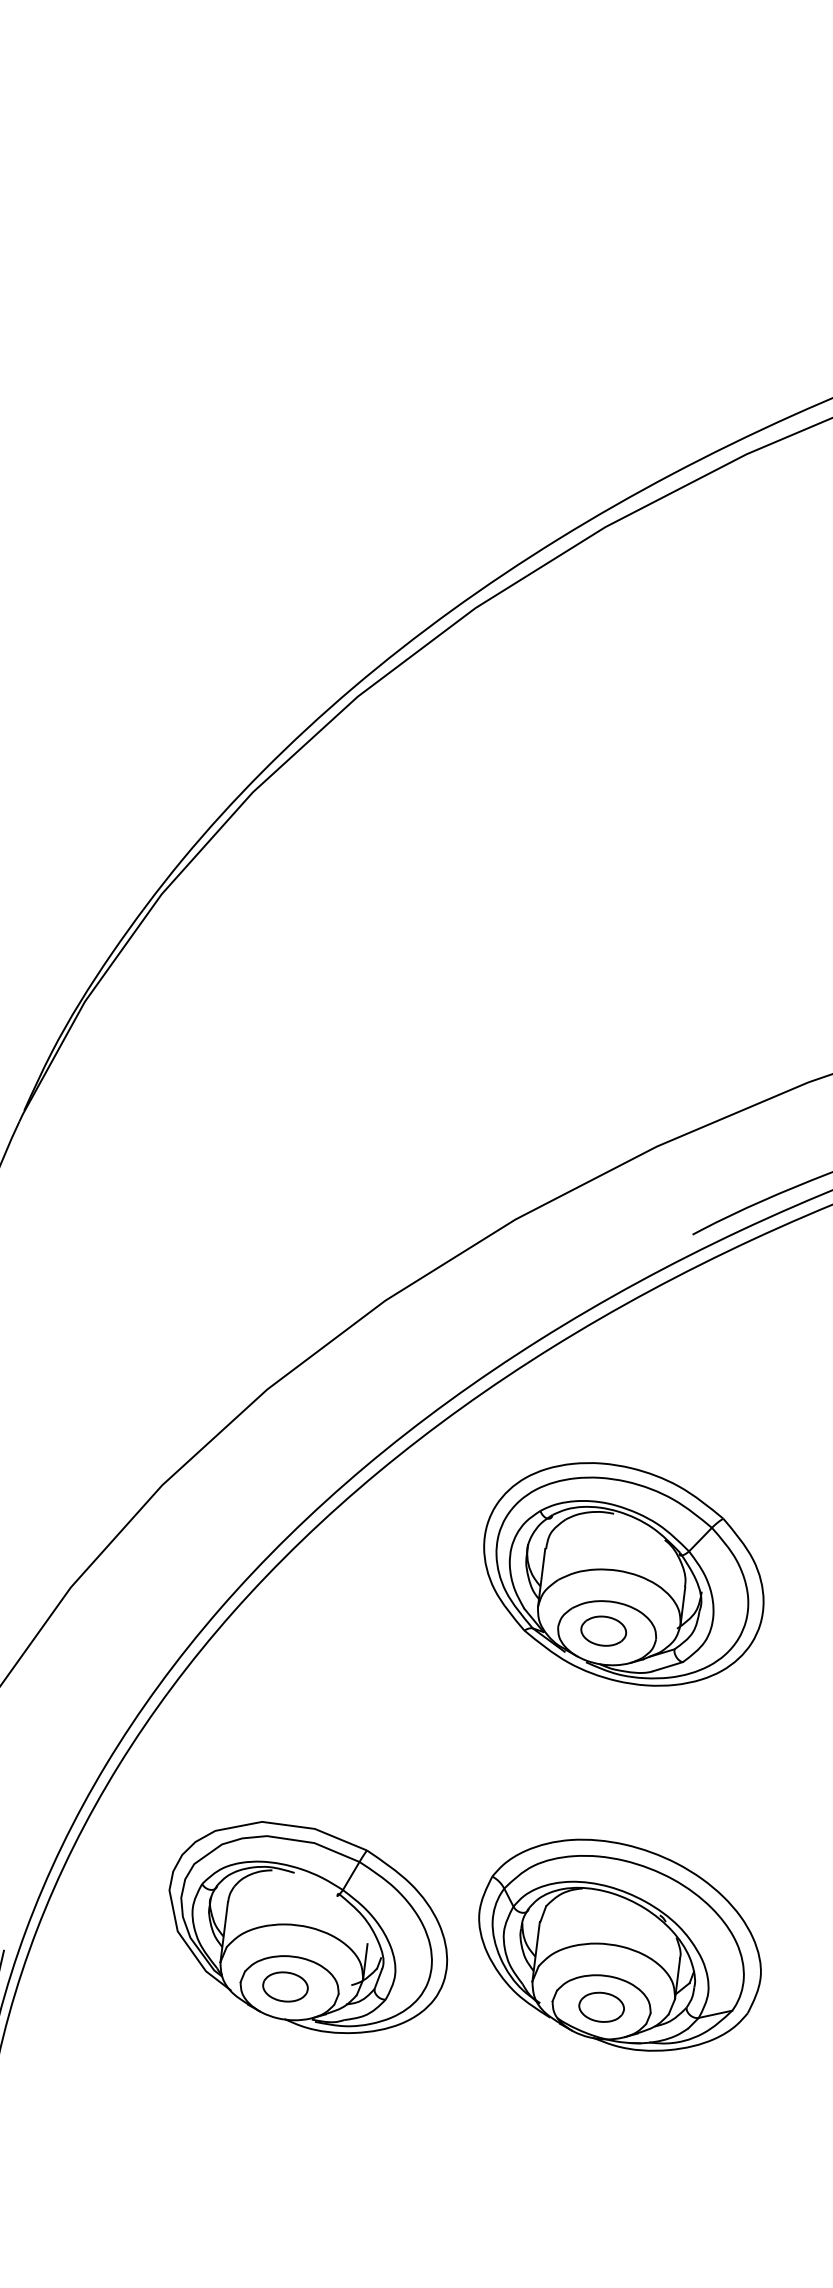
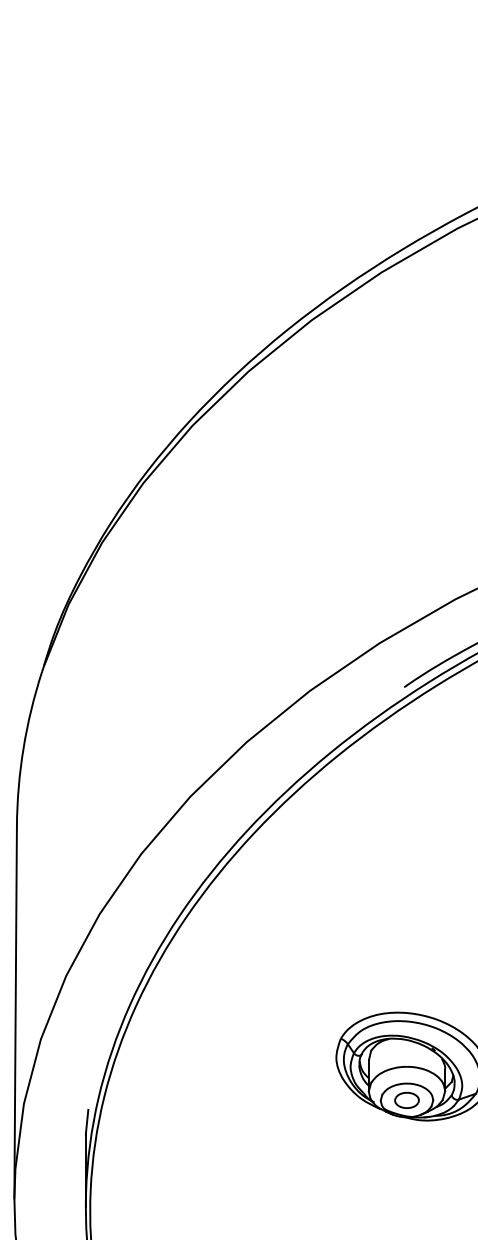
part: (622, 1573) -> (389, 870), removed
part: (306, 1928) -> (246, 1078), removed

